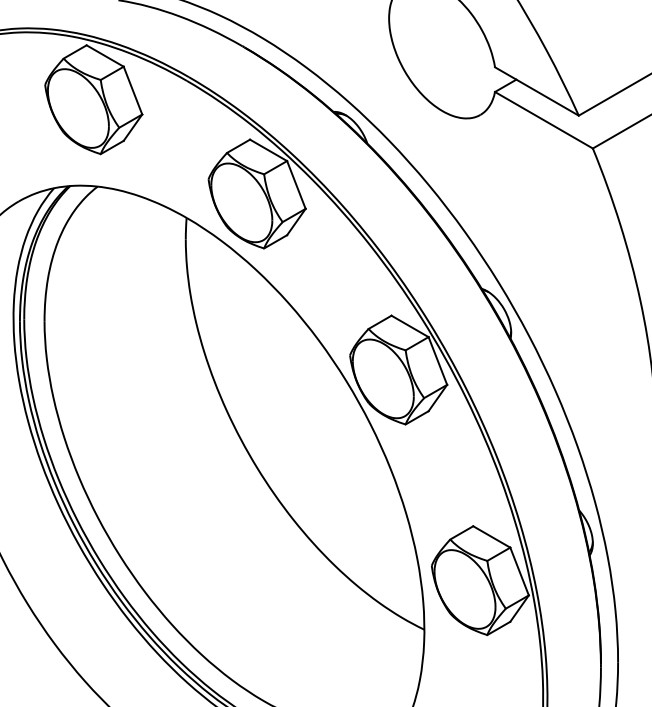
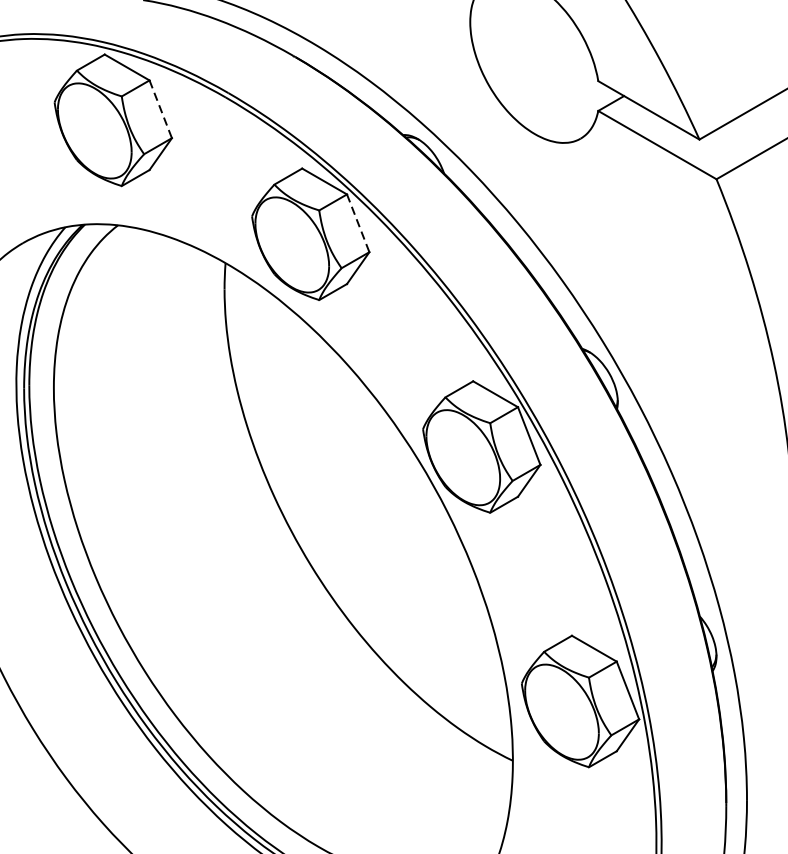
line: (132, 90) -> (160, 109), solid -> dashed
line: (296, 184) -> (358, 222), solid -> dashed

